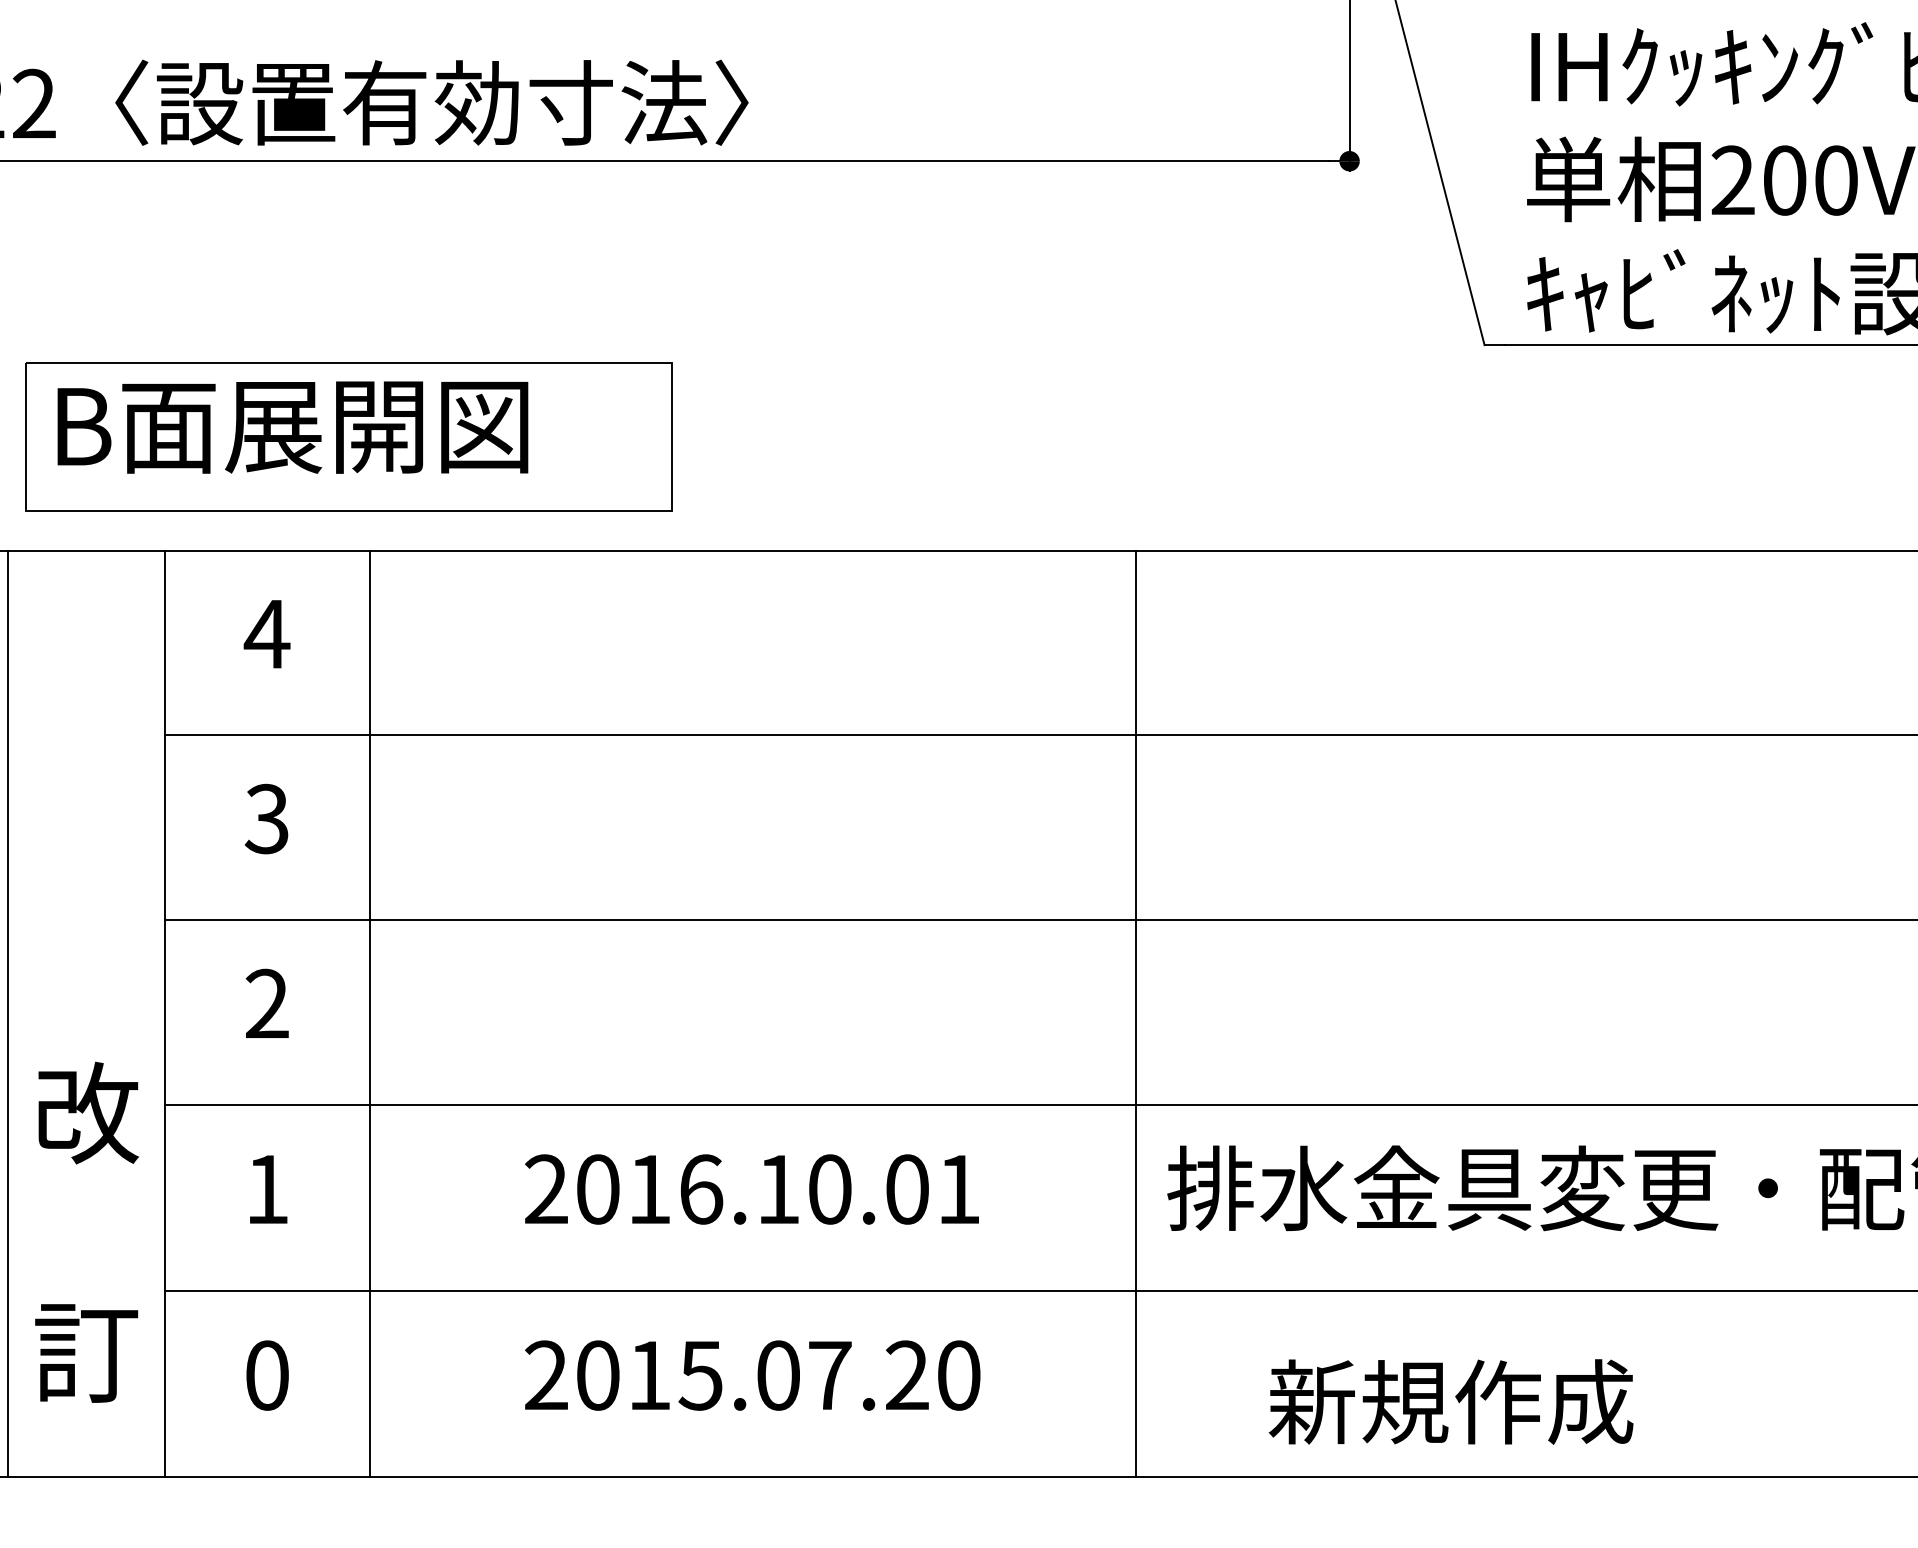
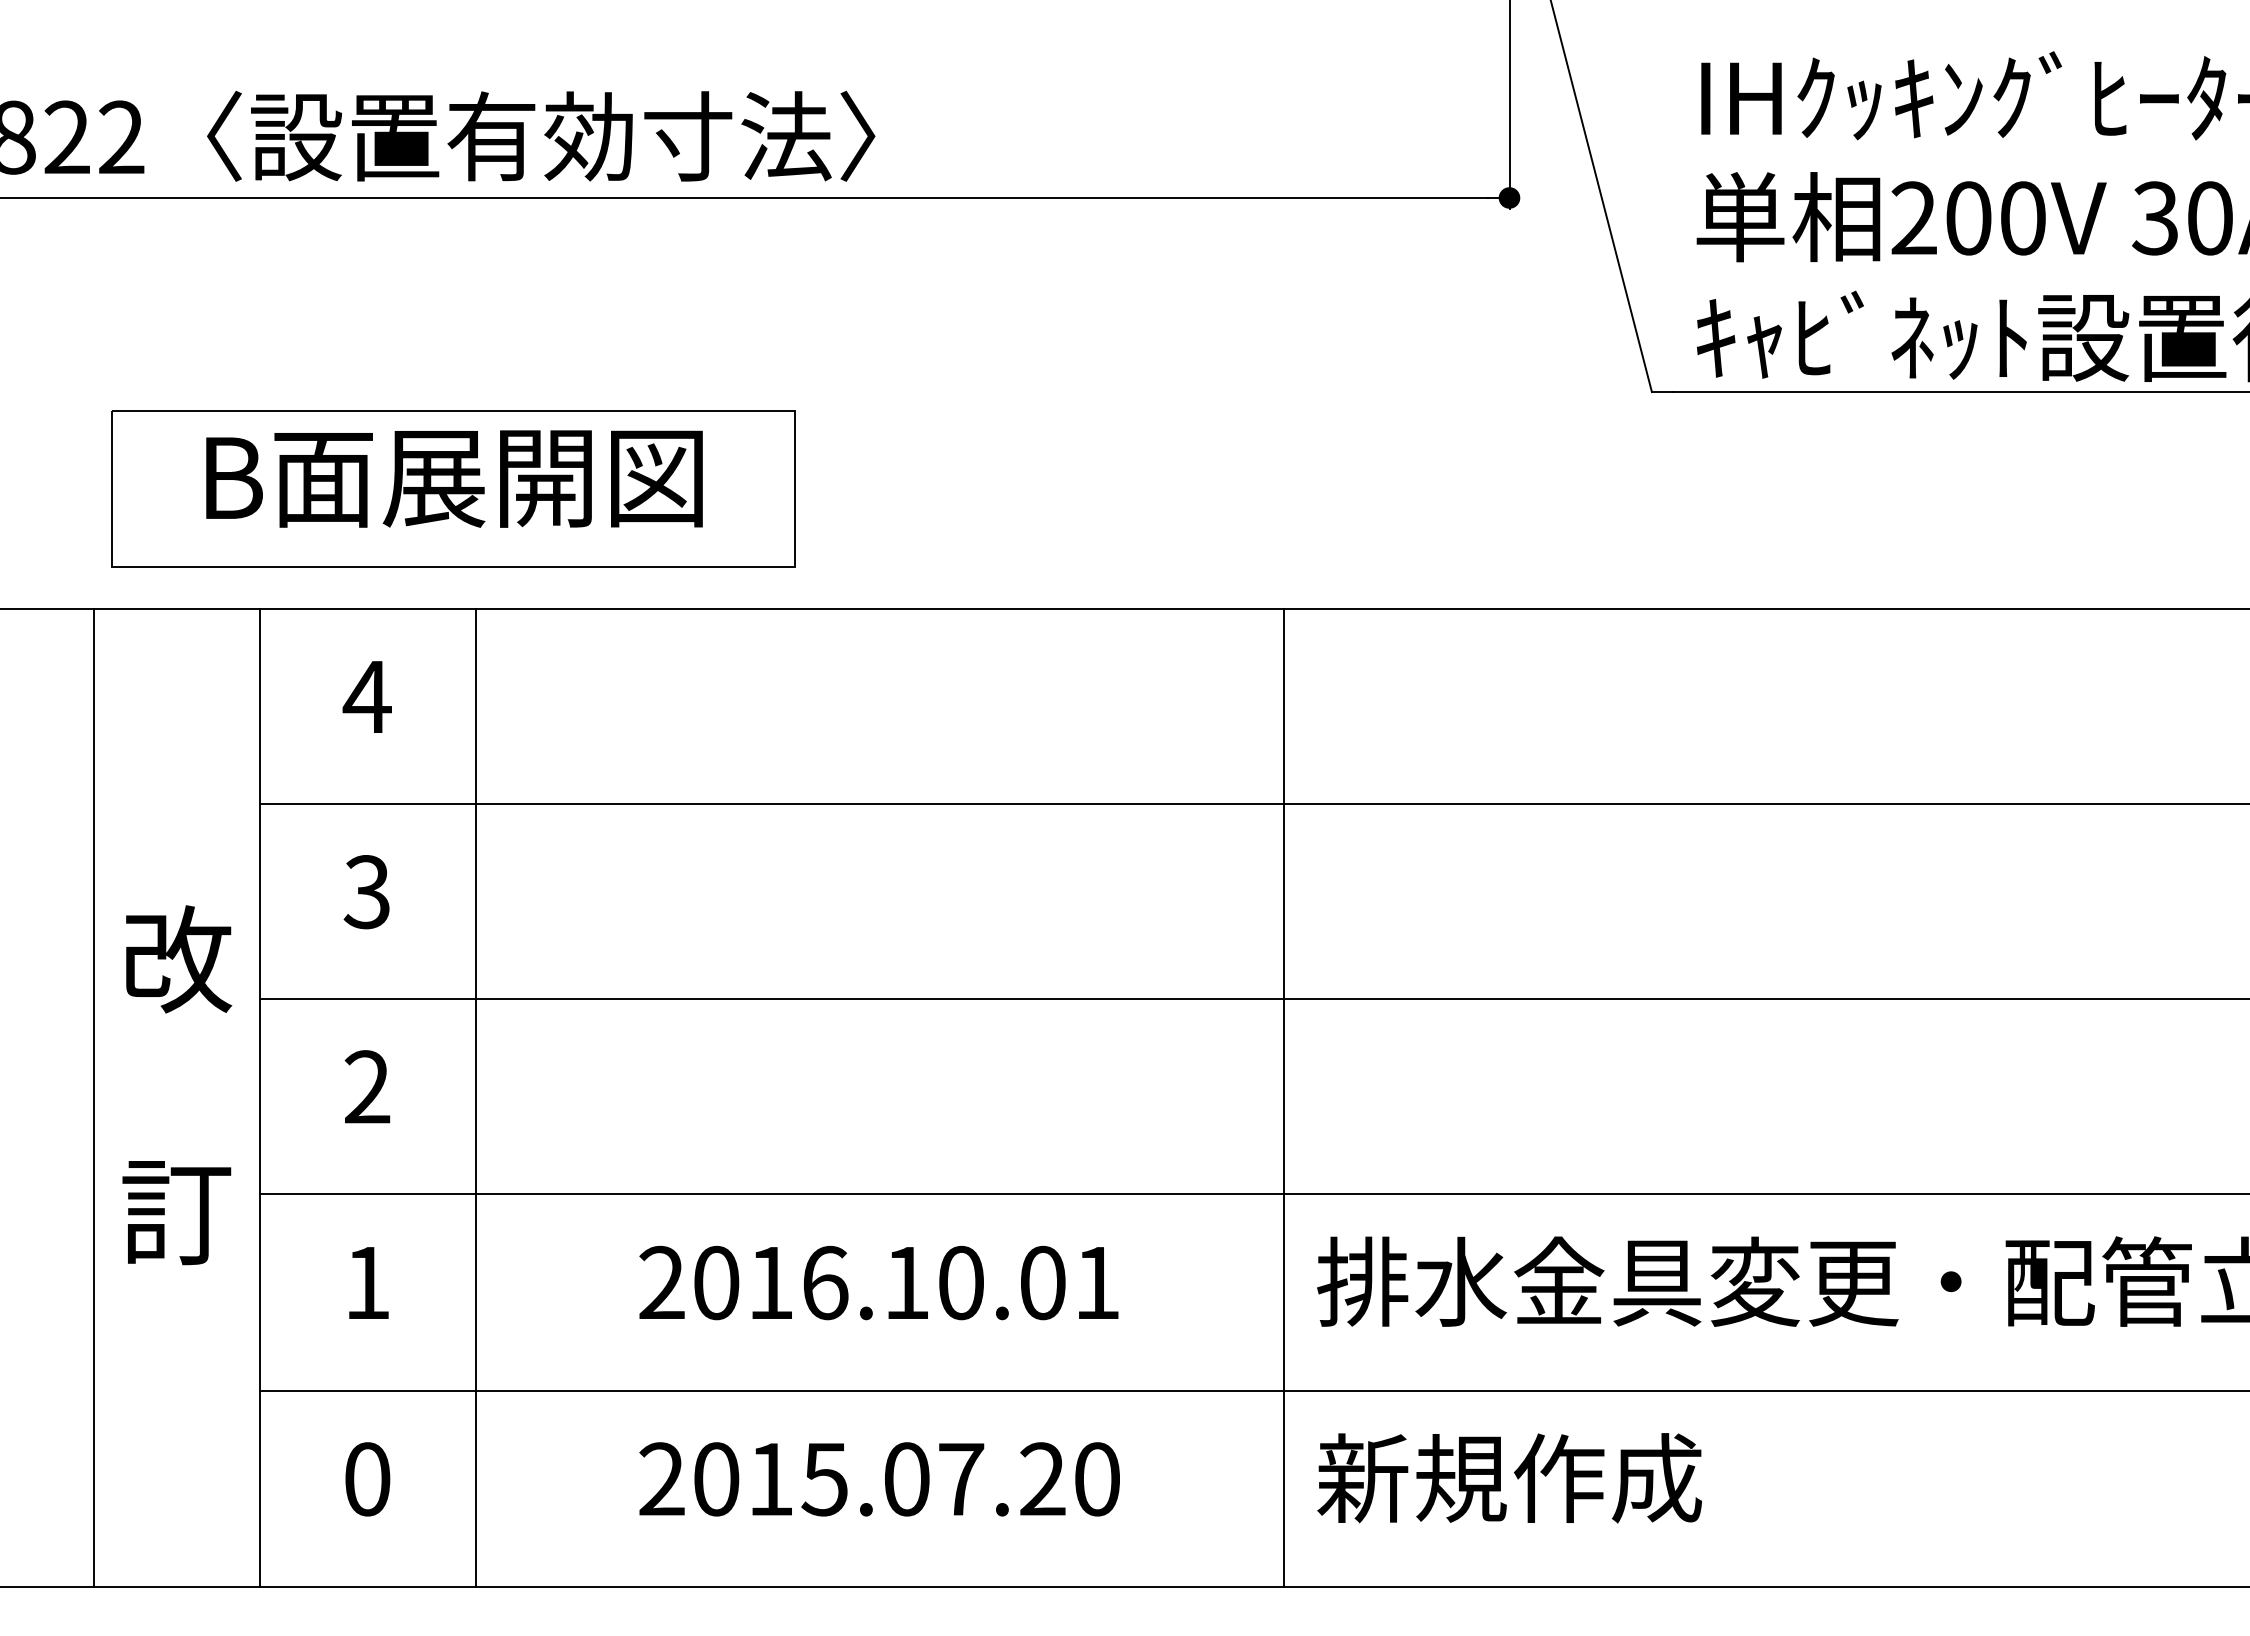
text: (292, 427) -> (454, 478), moved
text: (87, 1232) -> (177, 1085), moved
text: (1450, 1402) -> (1509, 1478), moved

